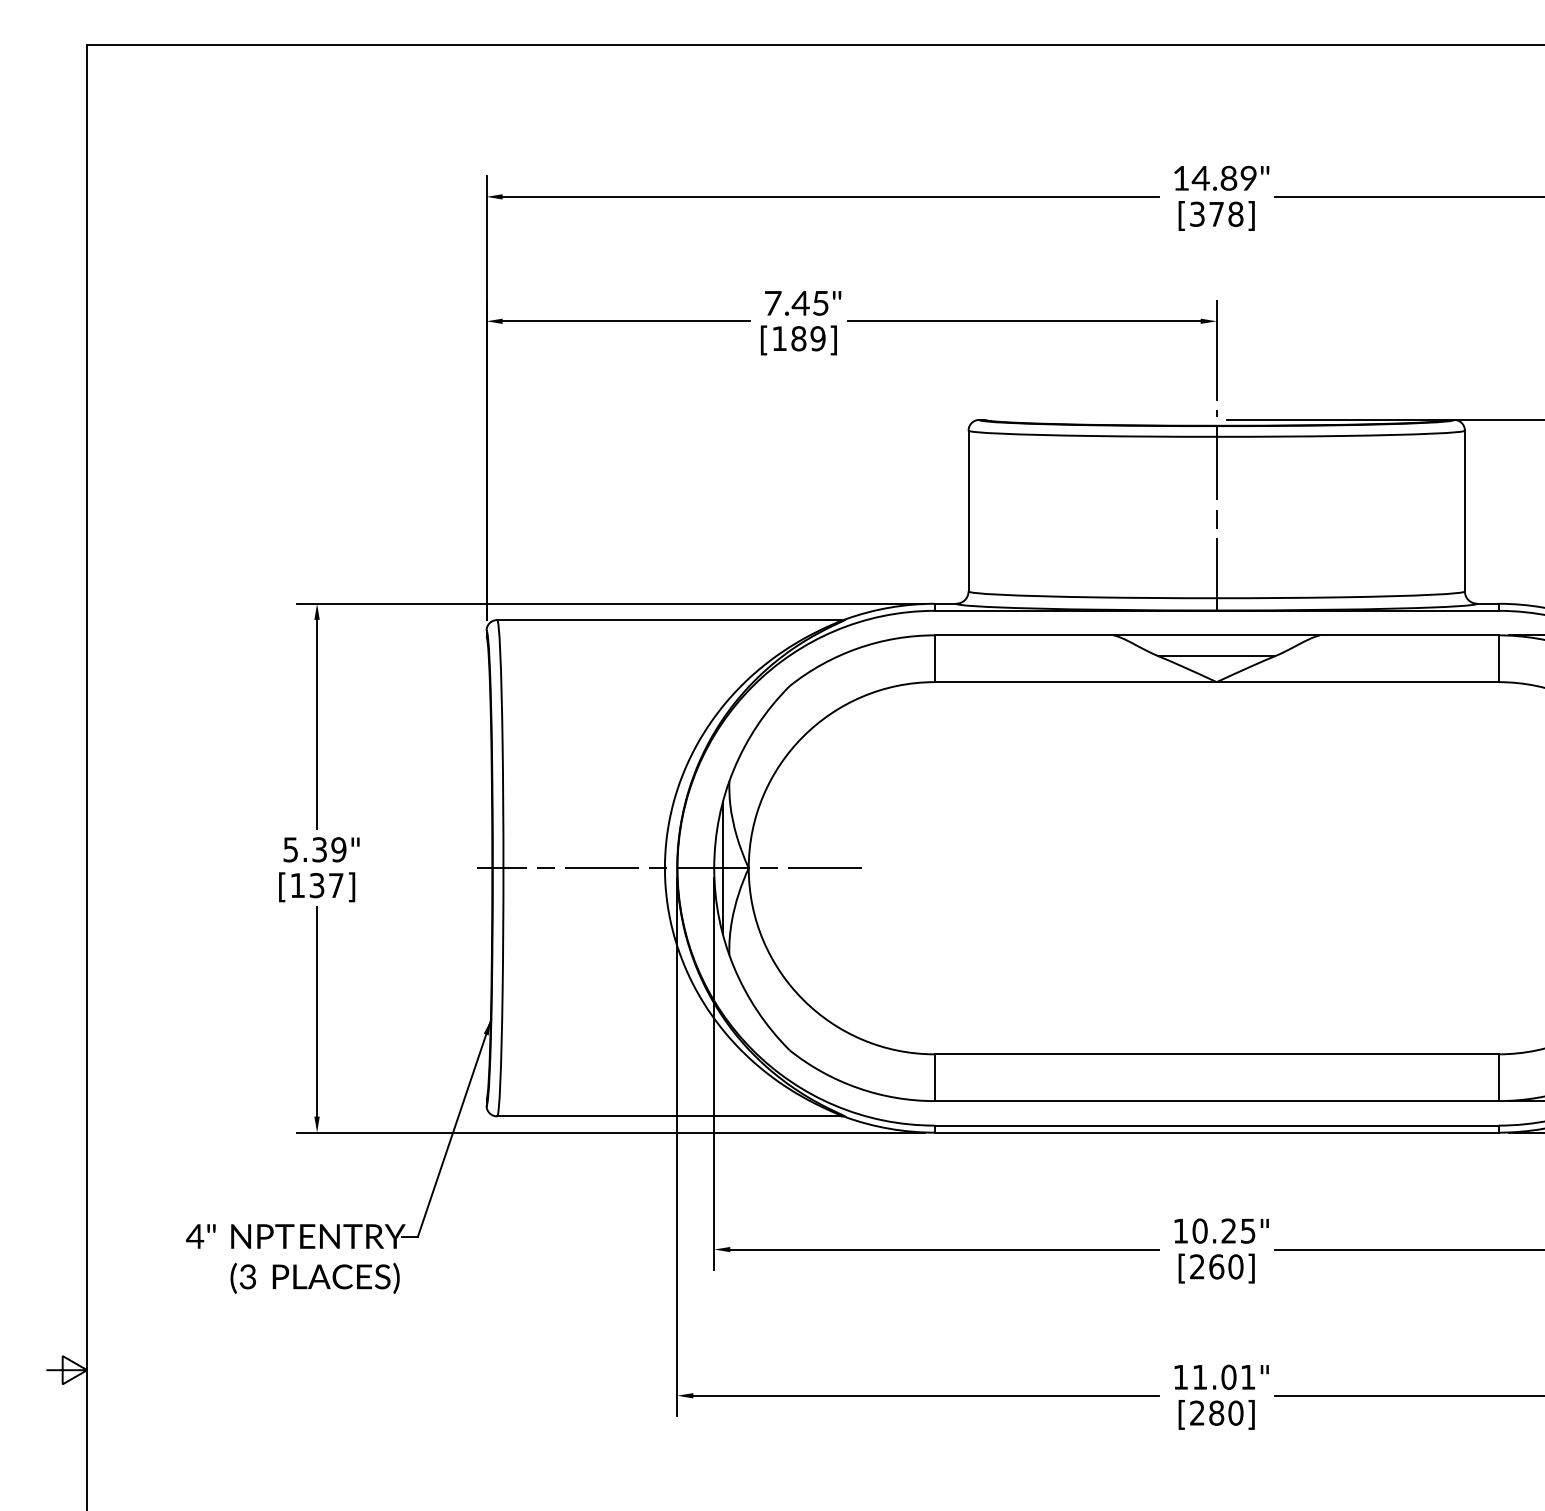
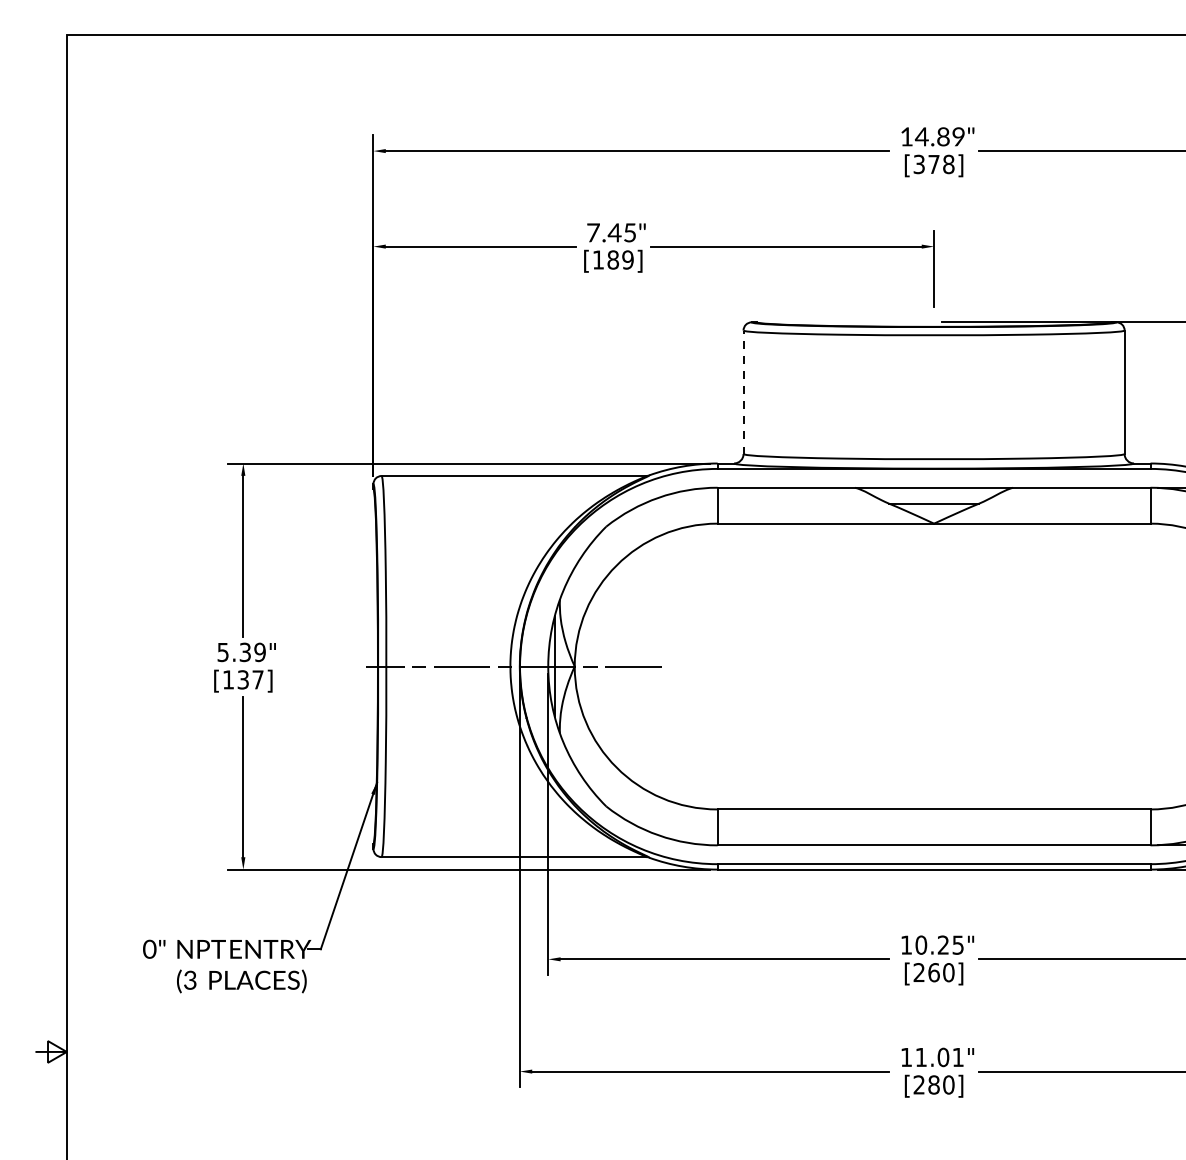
line: (968, 510) -> (743, 391), solid -> dashed
line: (1216, 510) -> (933, 391), removed
text: (194, 1236) -> (149, 949), 4" -> 0"

